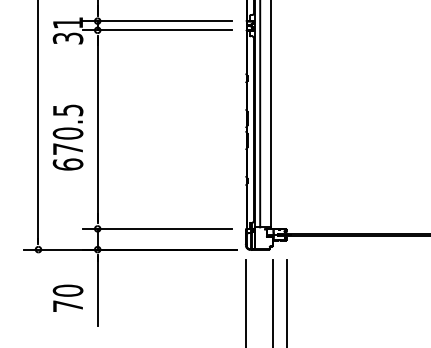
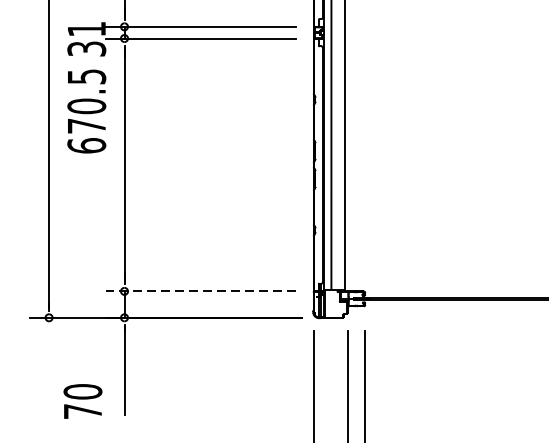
text: (67, 137) -> (86, 111), moved
line: (157, 228) -> (200, 290), solid -> dashed
text: (67, 297) -> (82, 400), moved

